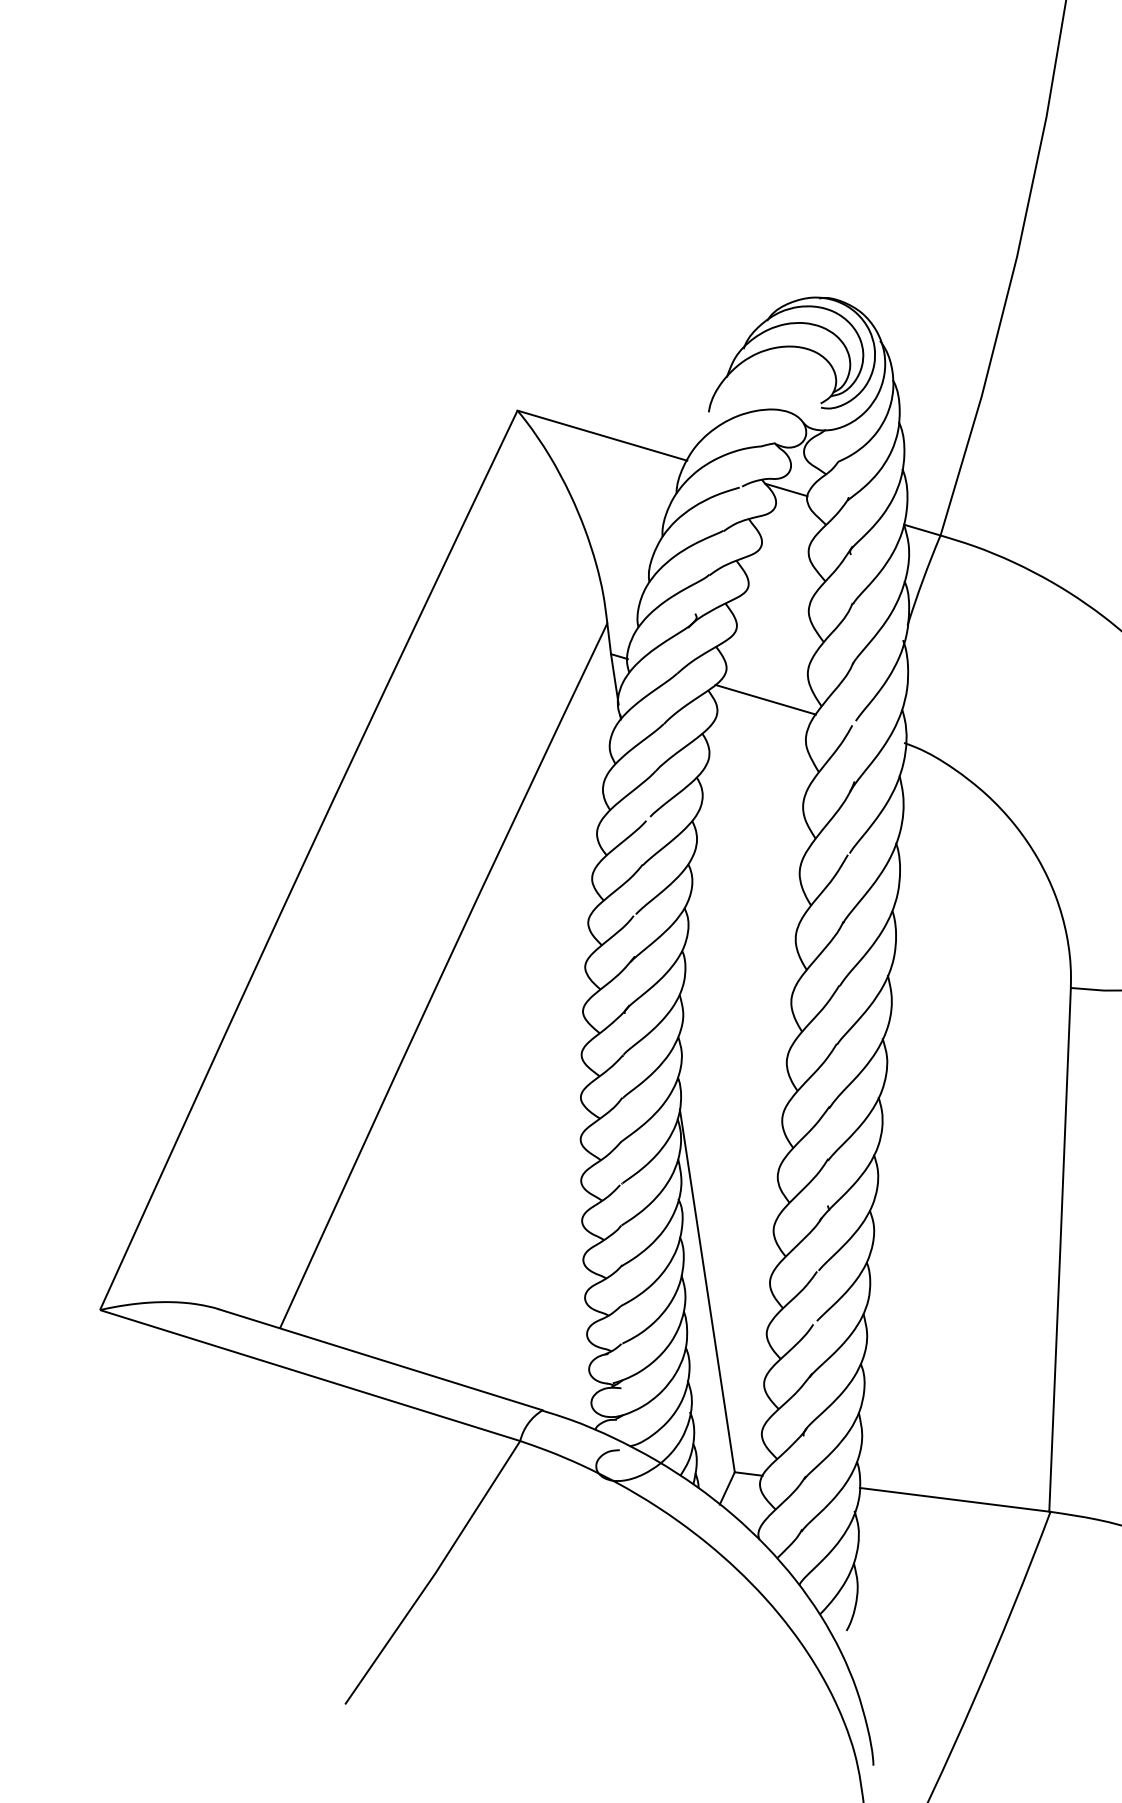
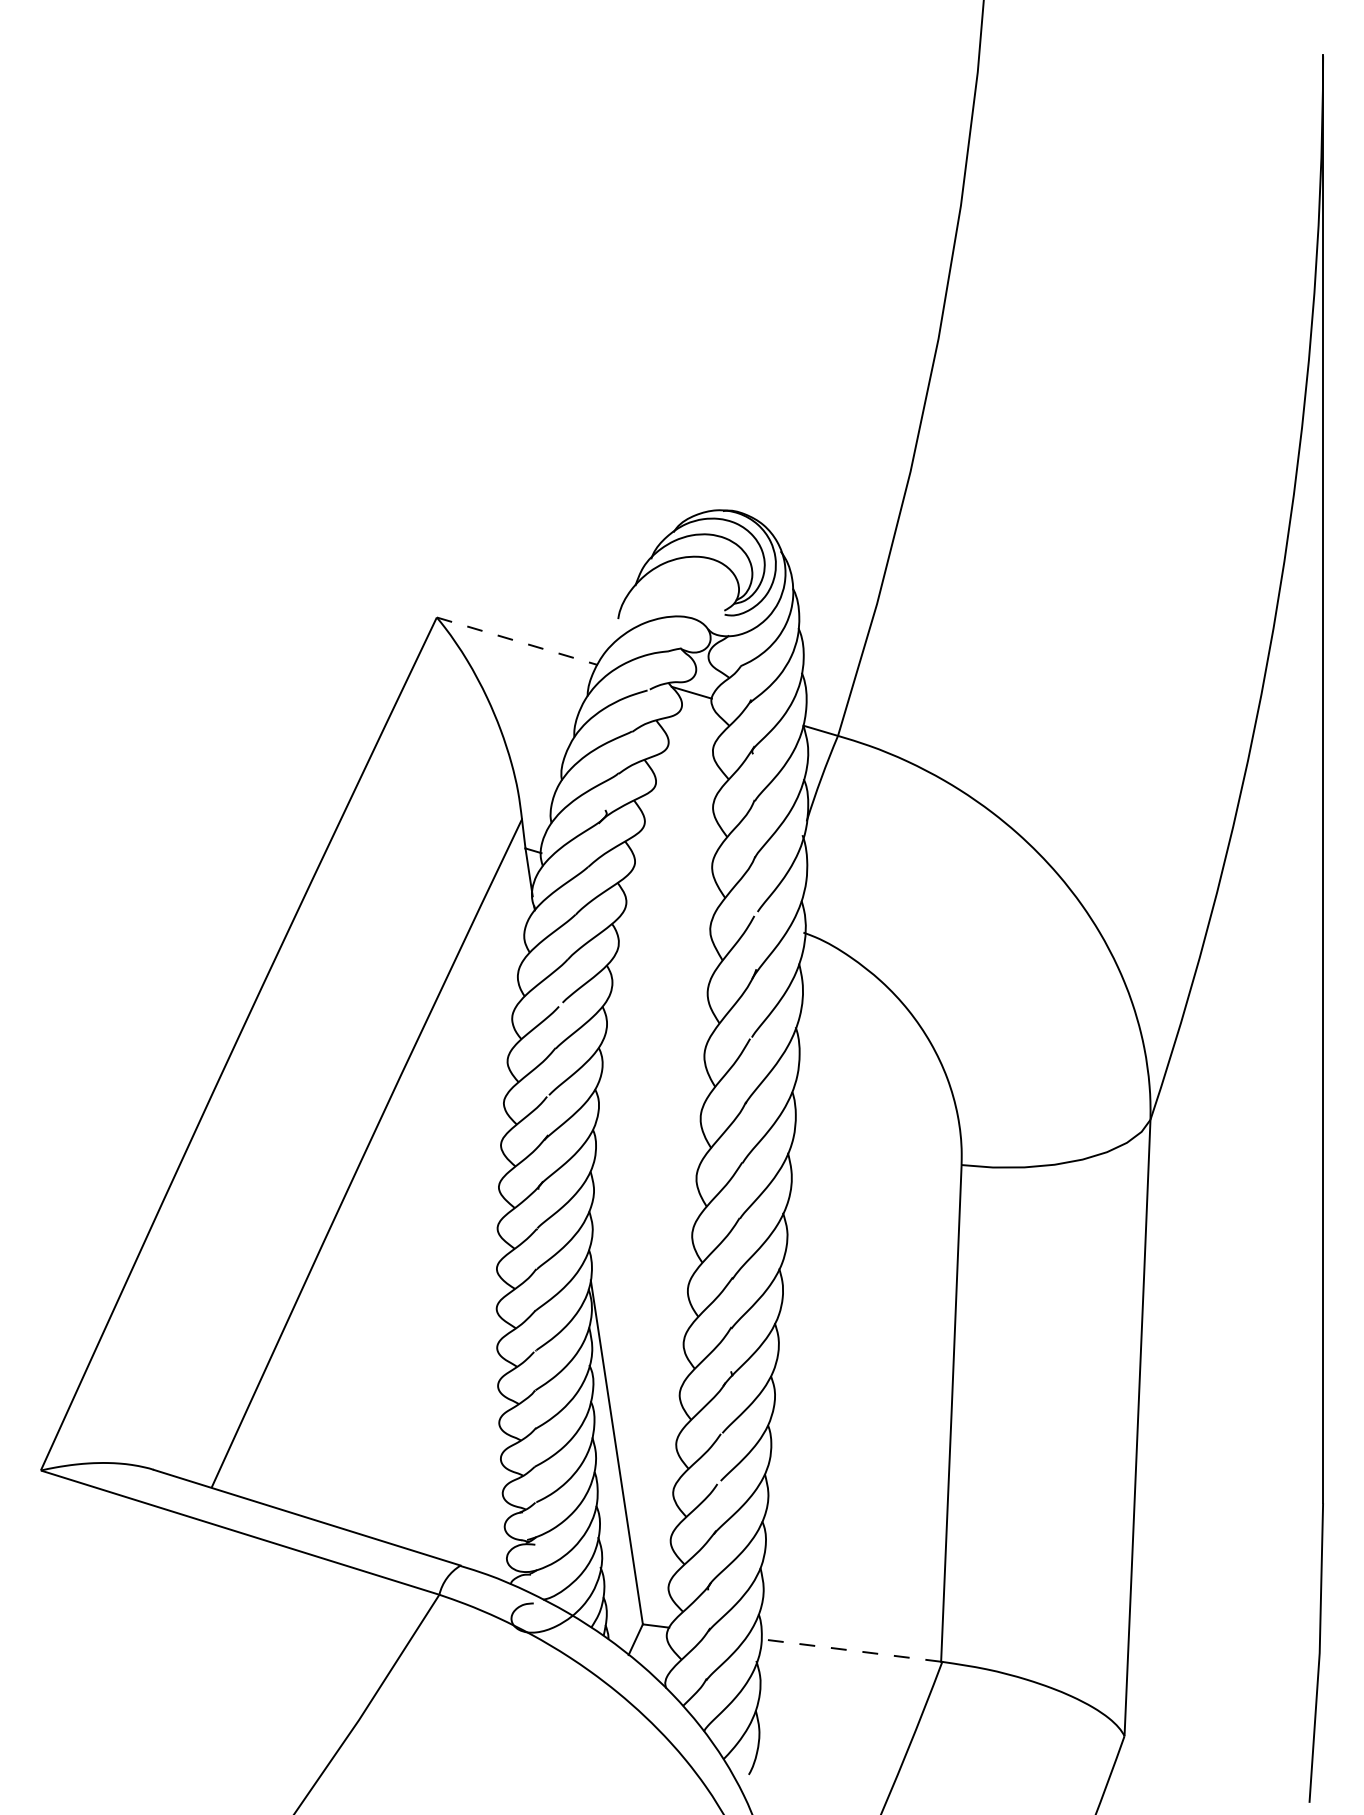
line: (602, 435) -> (517, 641), solid -> dashed
line: (764, 699) -> (671, 891), removed
line: (953, 1499) -> (850, 1650), solid -> dashed

